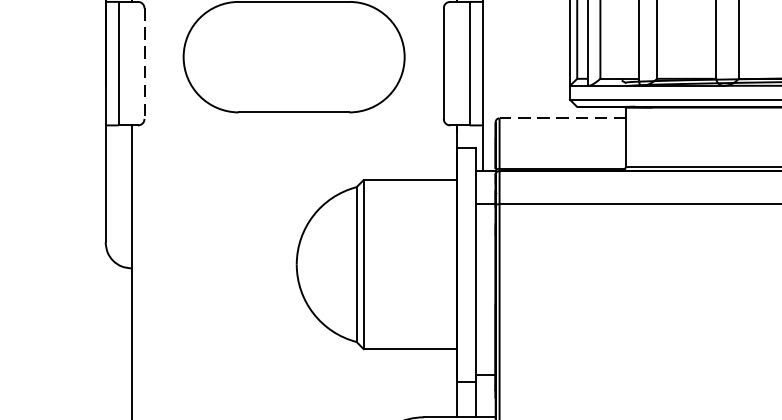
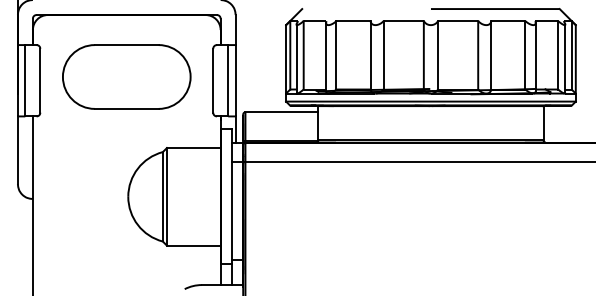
line: (144, 63) -> (40, 80), dashed -> solid
line: (561, 118) -> (281, 112), dashed -> solid

